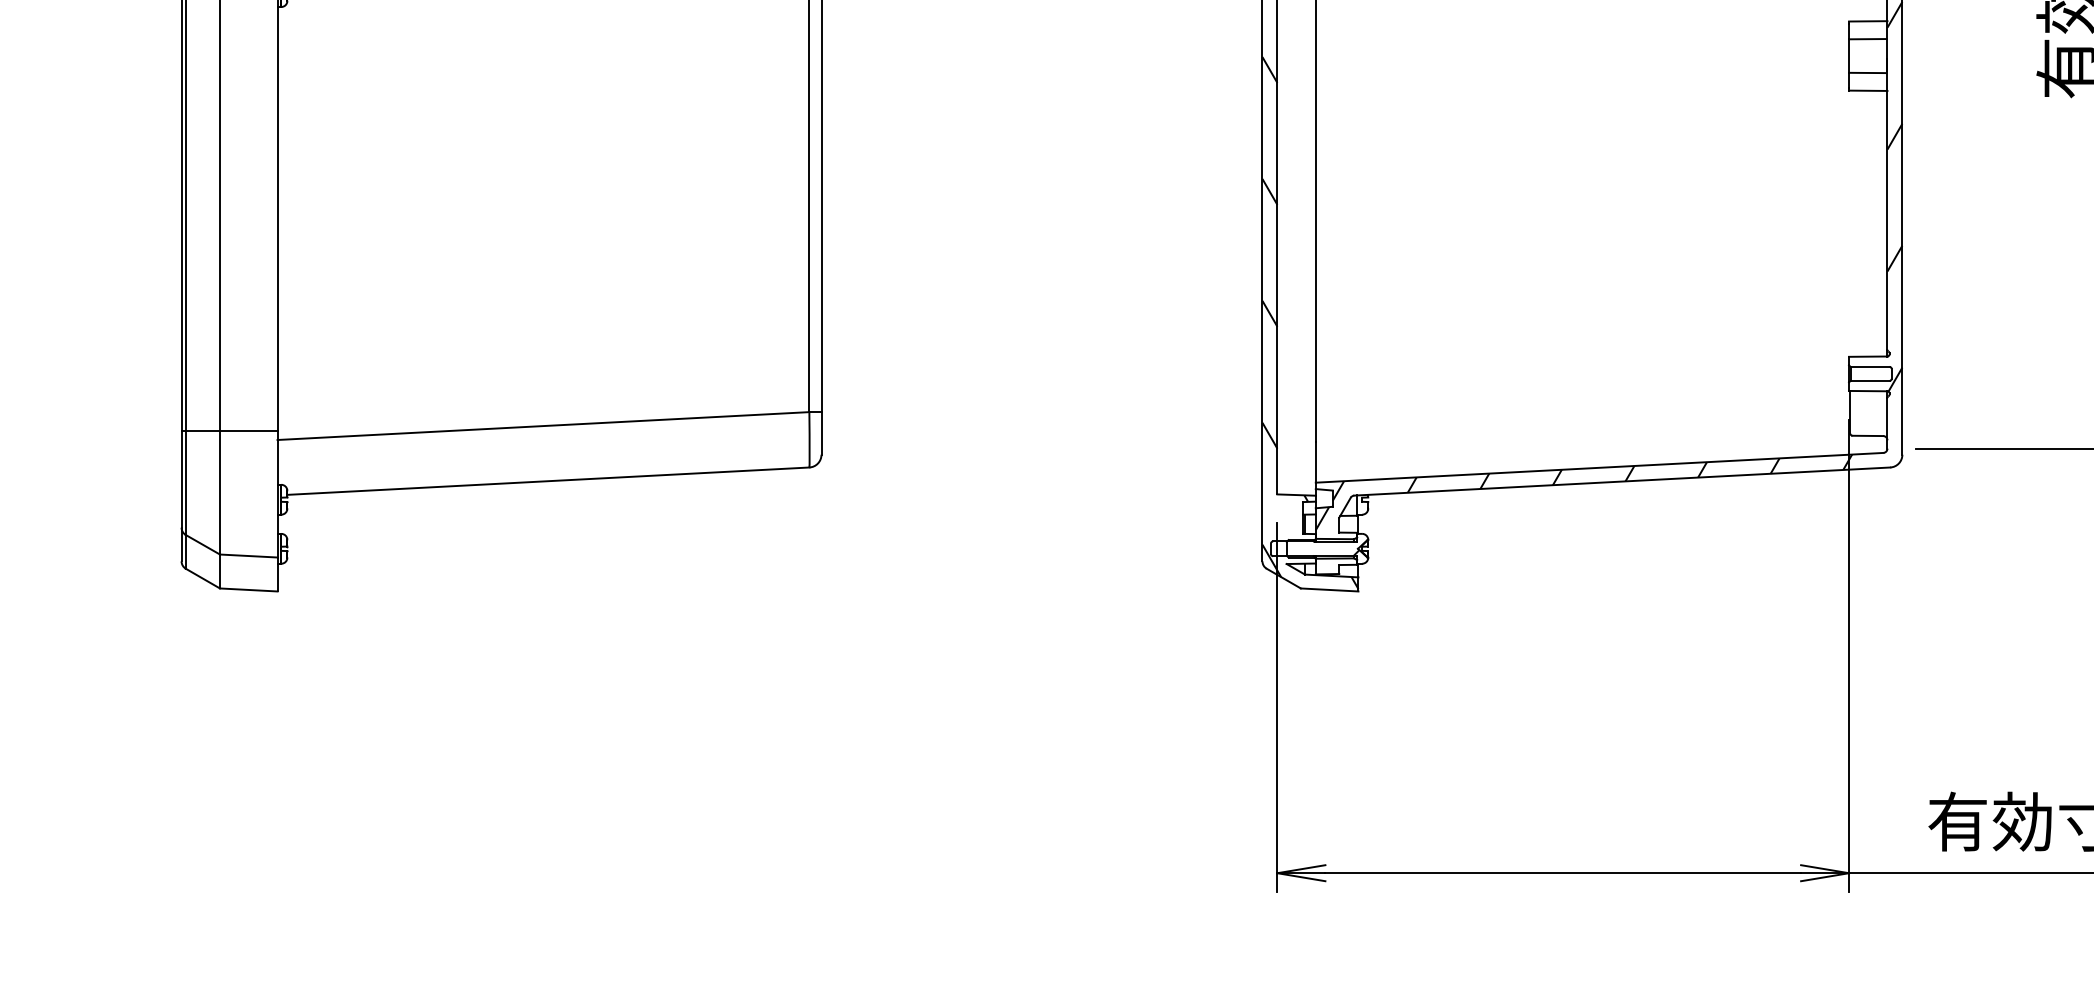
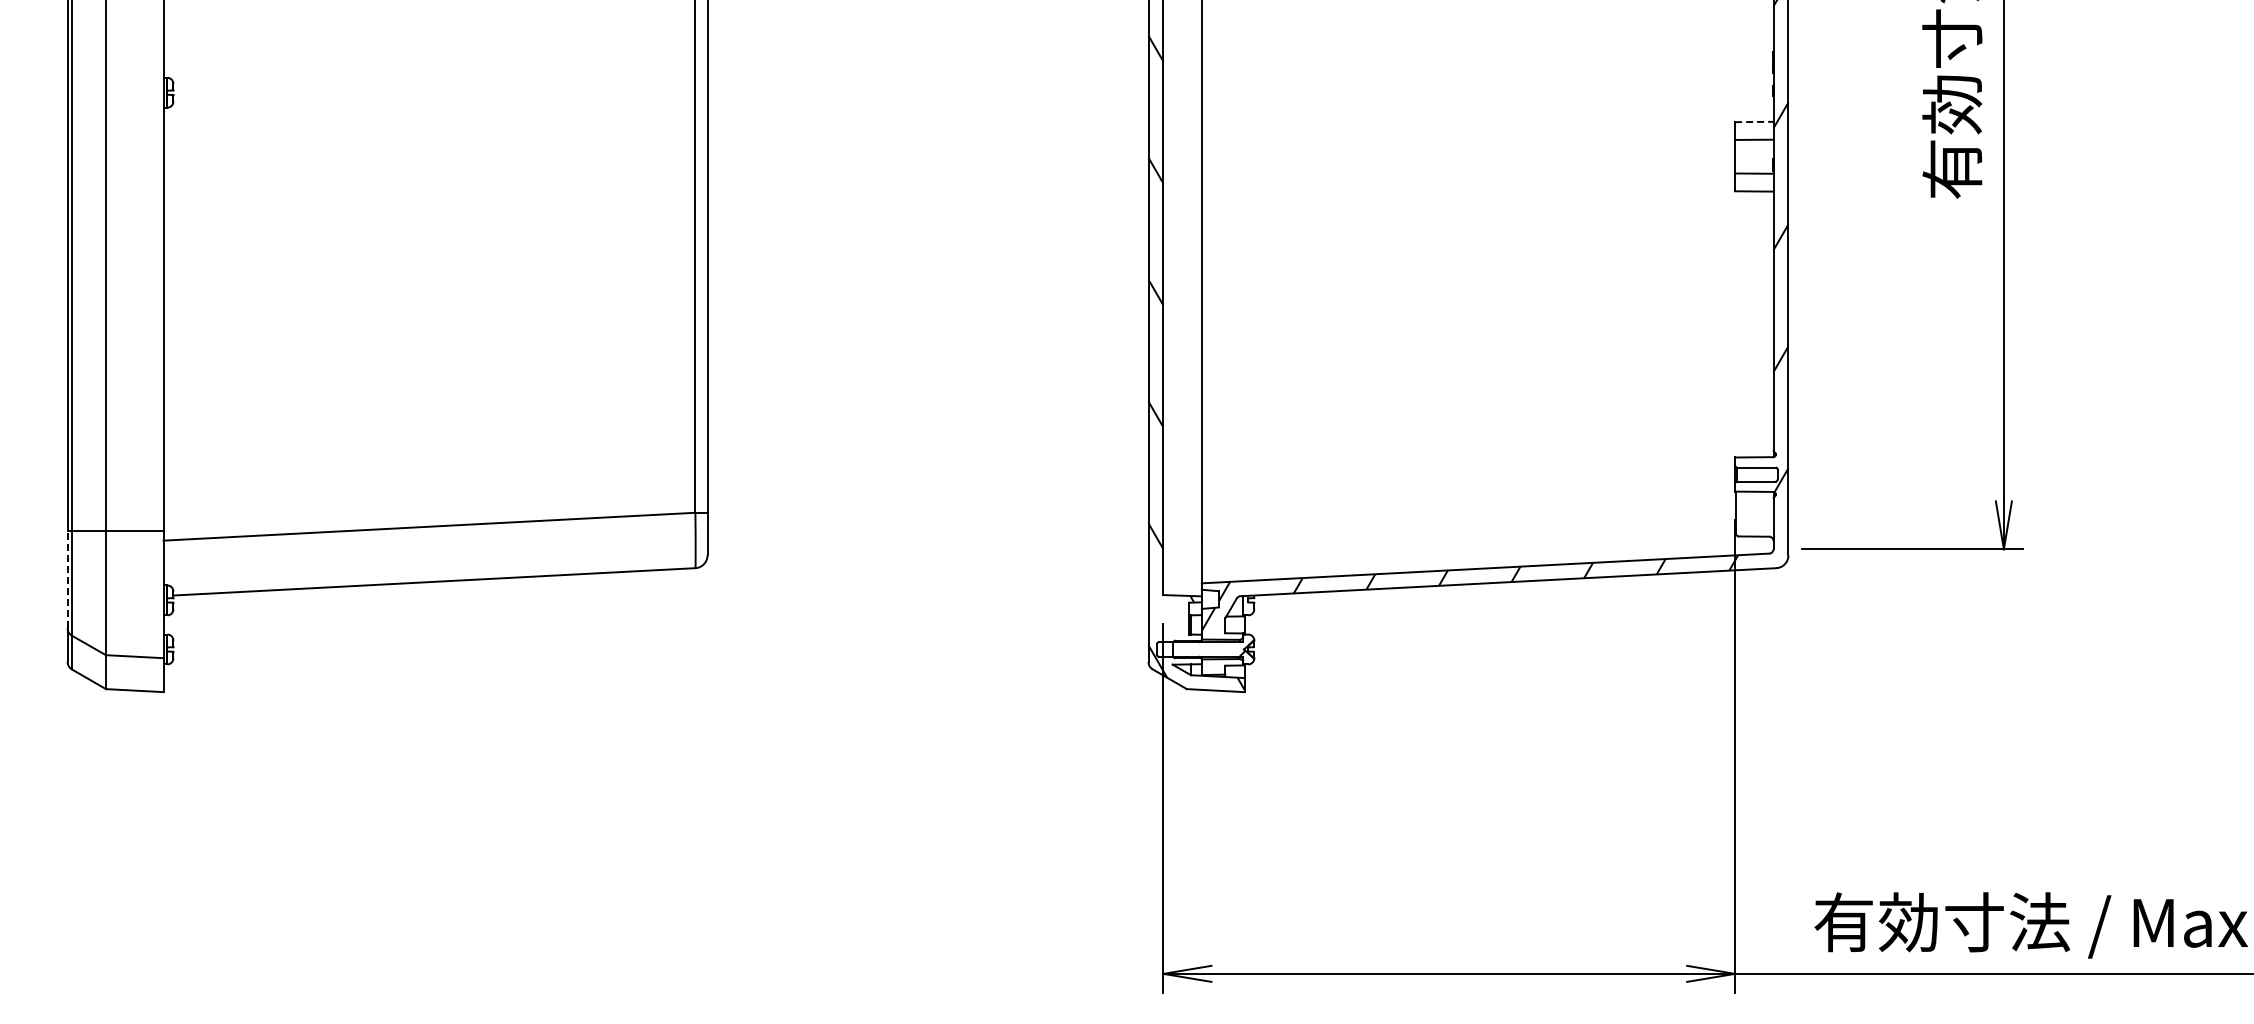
line: (1868, 21) -> (1754, 122), solid -> dashed
line: (181, 478) -> (67, 579), solid -> dashed

